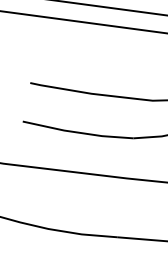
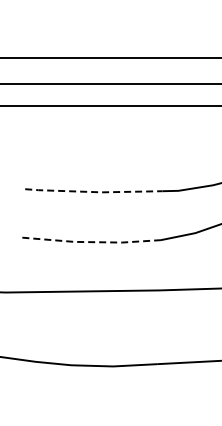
line: (85, 93) -> (94, 192), solid -> dashed
line: (77, 132) -> (91, 242), solid -> dashed

